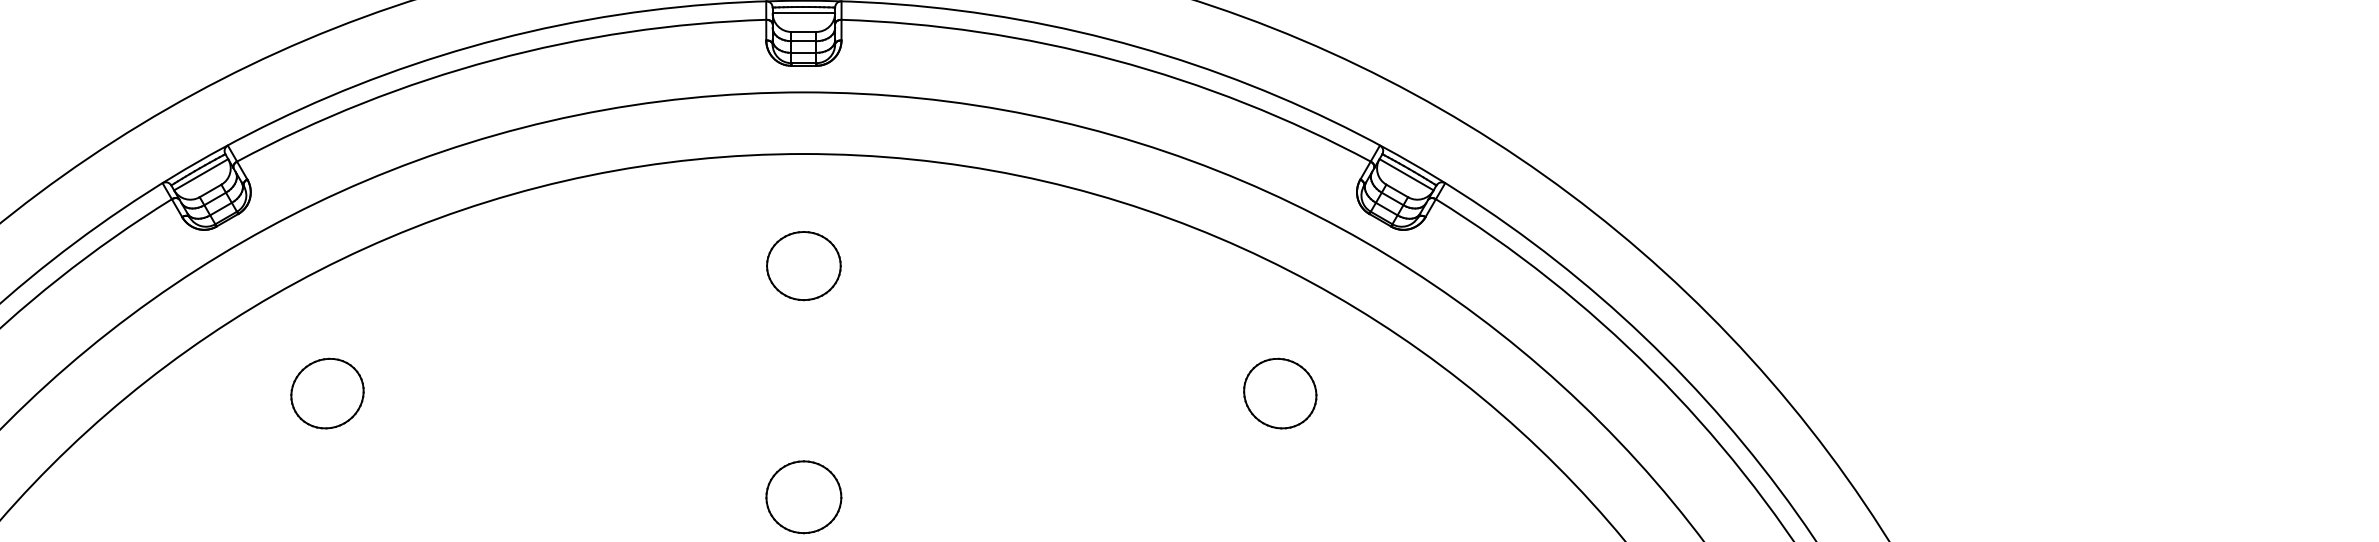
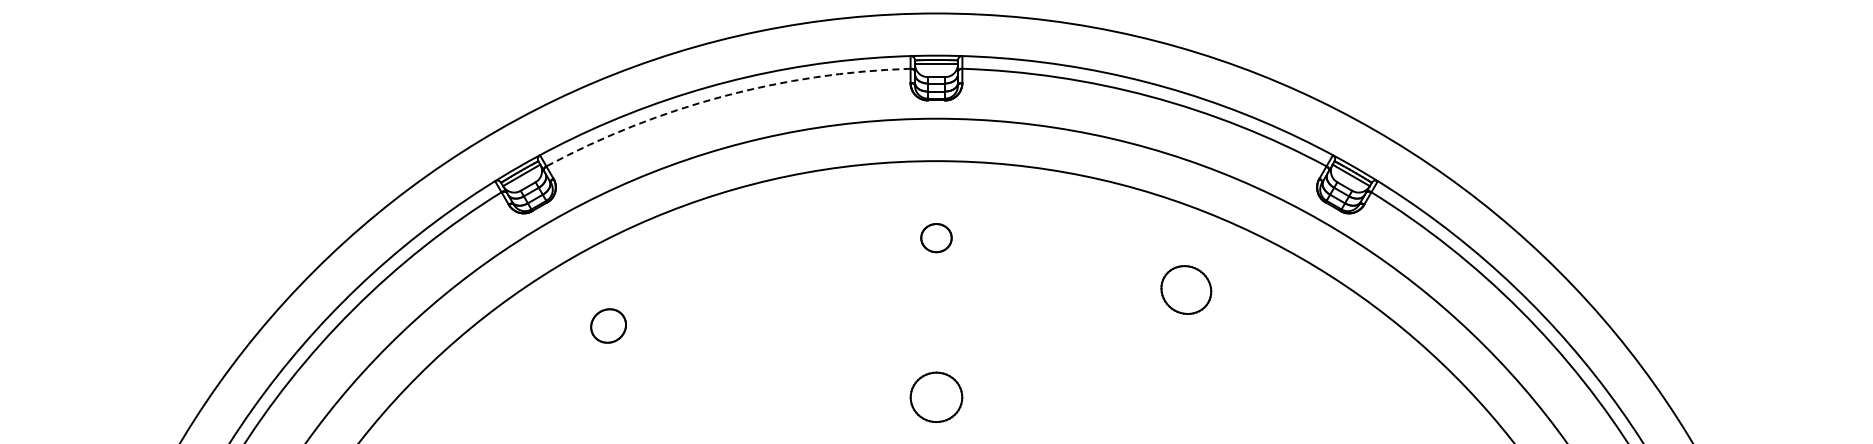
arc: (492, 60) -> (722, 96), solid -> dashed
part: (803, 264) -> (936, 237), size x0.6
part: (327, 392) -> (608, 325), size x0.7
part: (1280, 392) -> (1186, 289), moved

